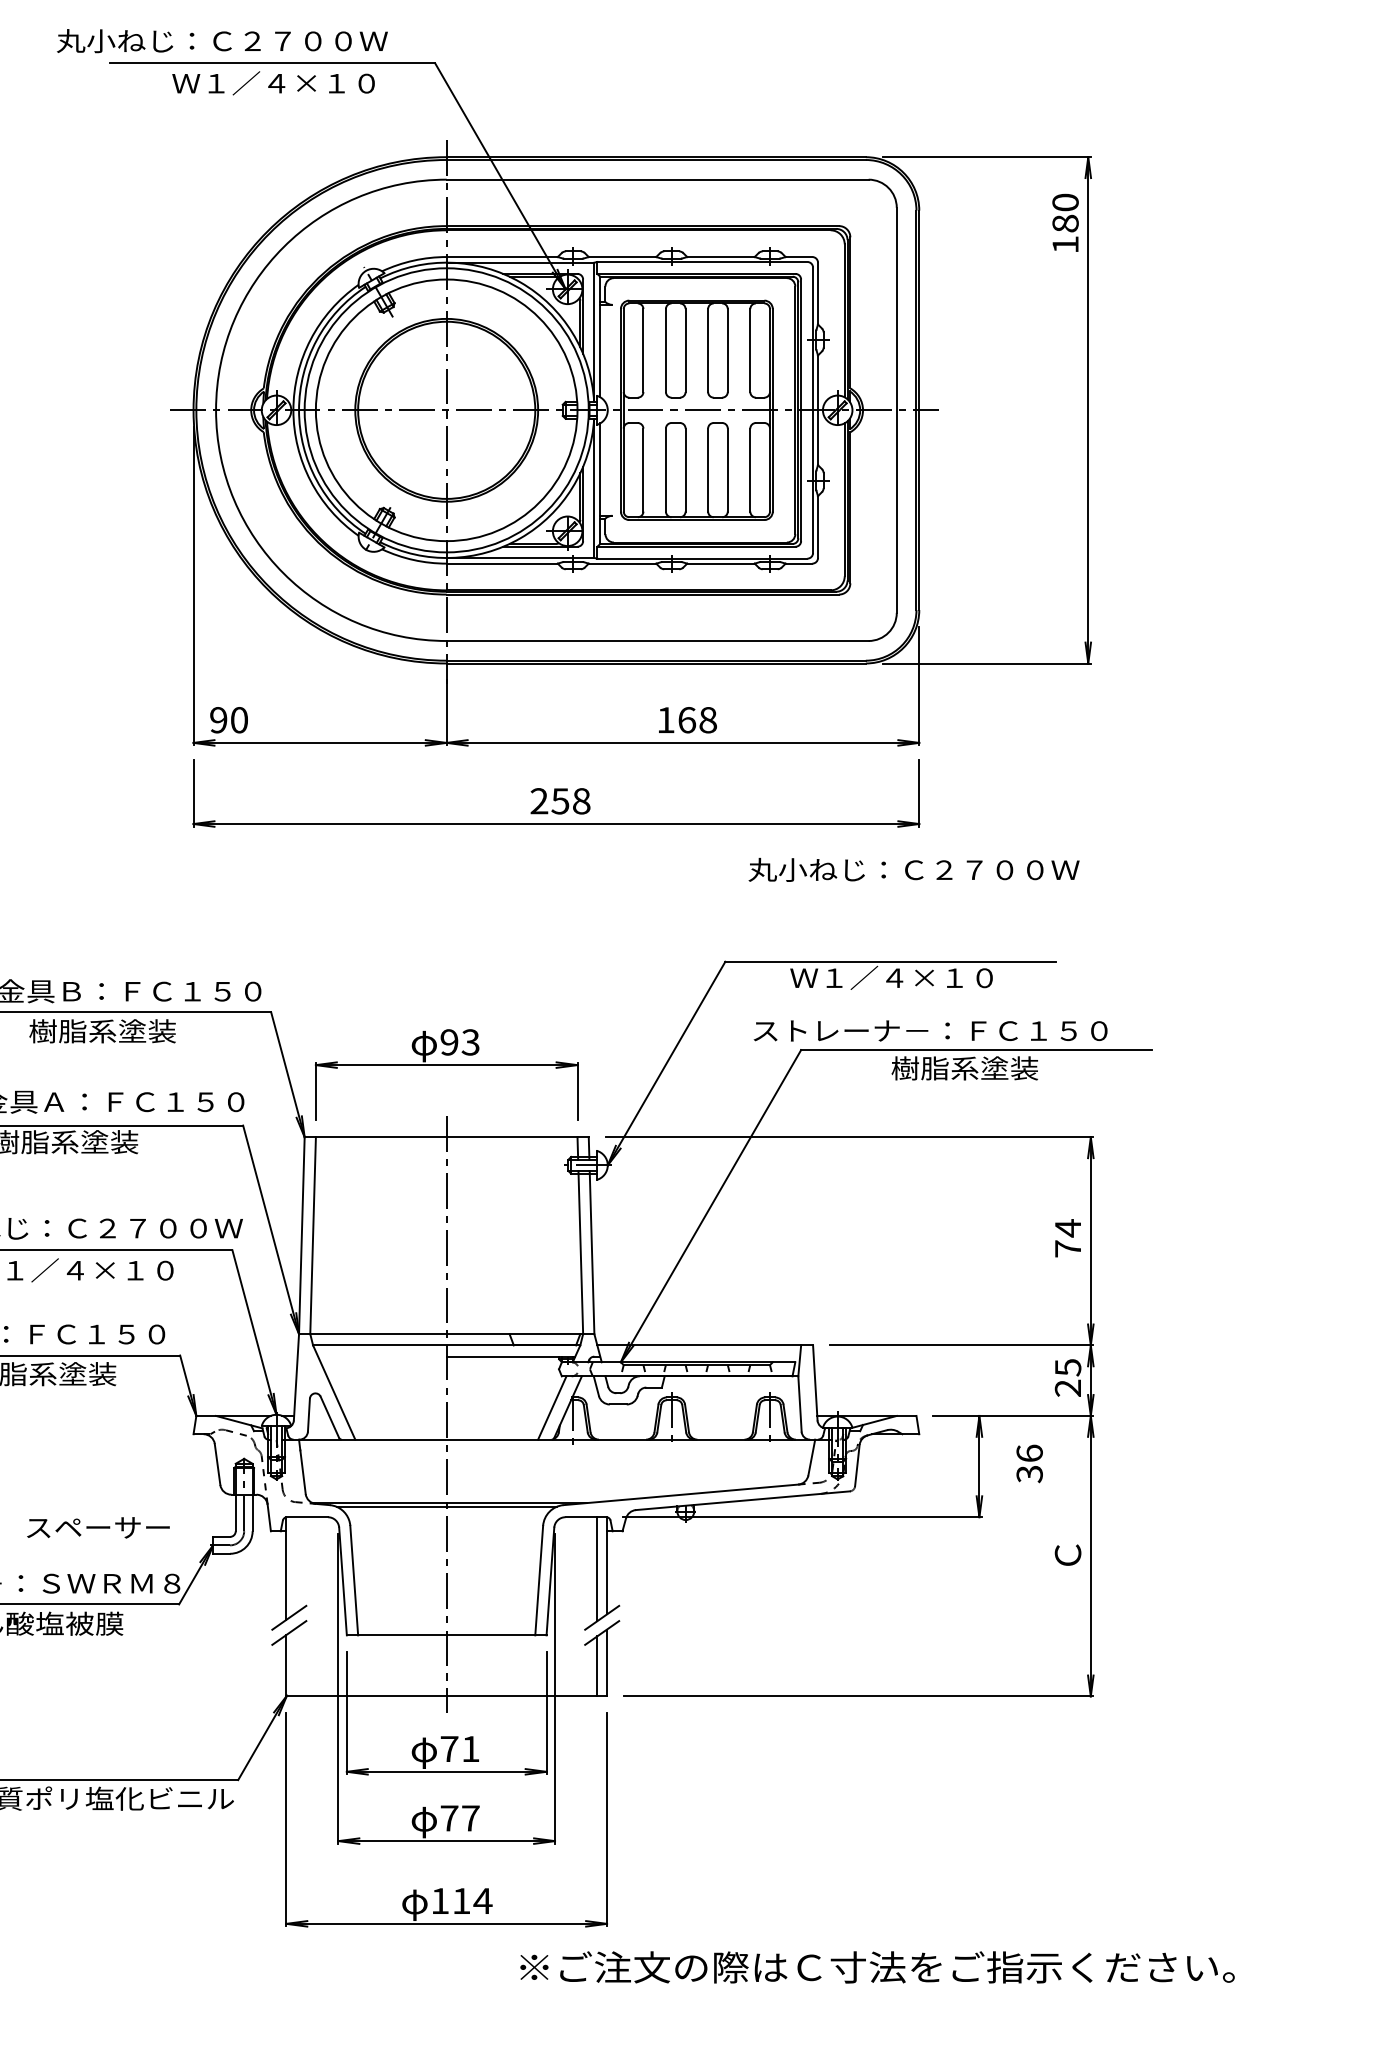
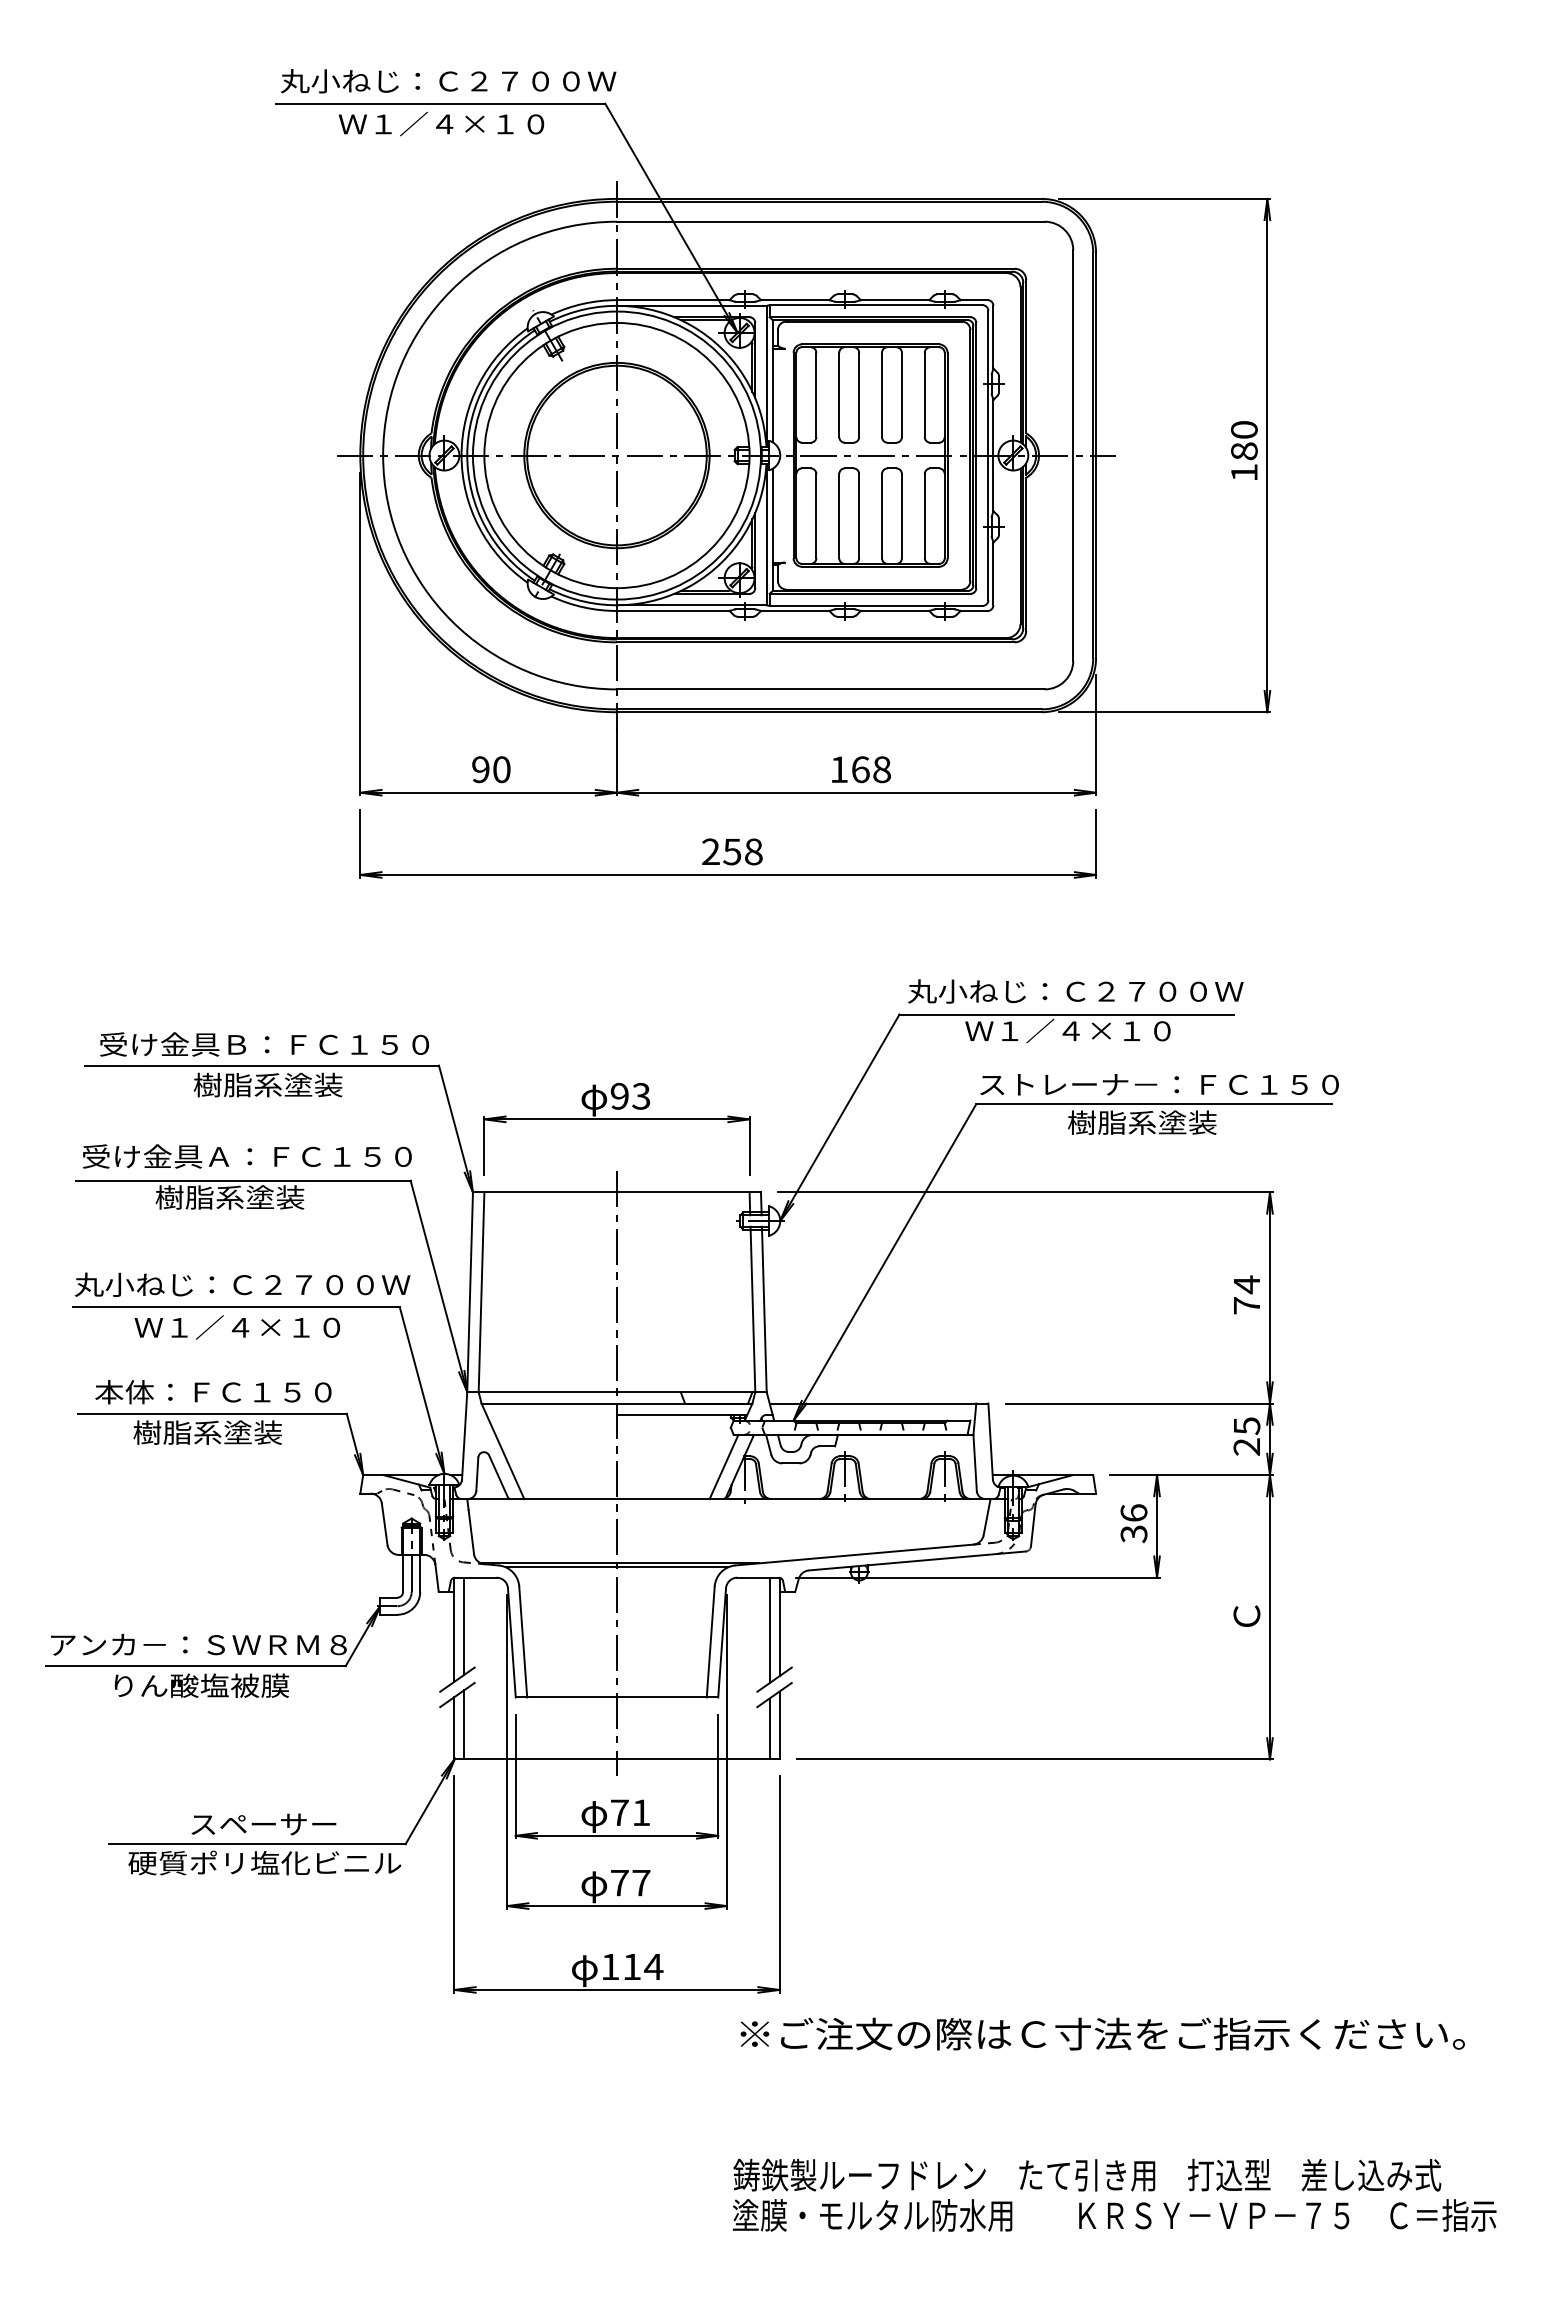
text: (222, 41) -> (448, 81), moved
text: (1065, 222) -> (1244, 450), moved
text: (229, 720) -> (491, 769), moved
text: (913, 869) -> (1075, 991), moved
text: (930, 1030) -> (1159, 1084), moved
text: (1029, 1463) -> (1133, 1523), moved
text: (98, 1527) -> (263, 1824), moved
line: (296, 1564) -> (464, 1625), added
line: (296, 1662) -> (464, 1724), added
text: (877, 1966) -> (1102, 2033), moved

